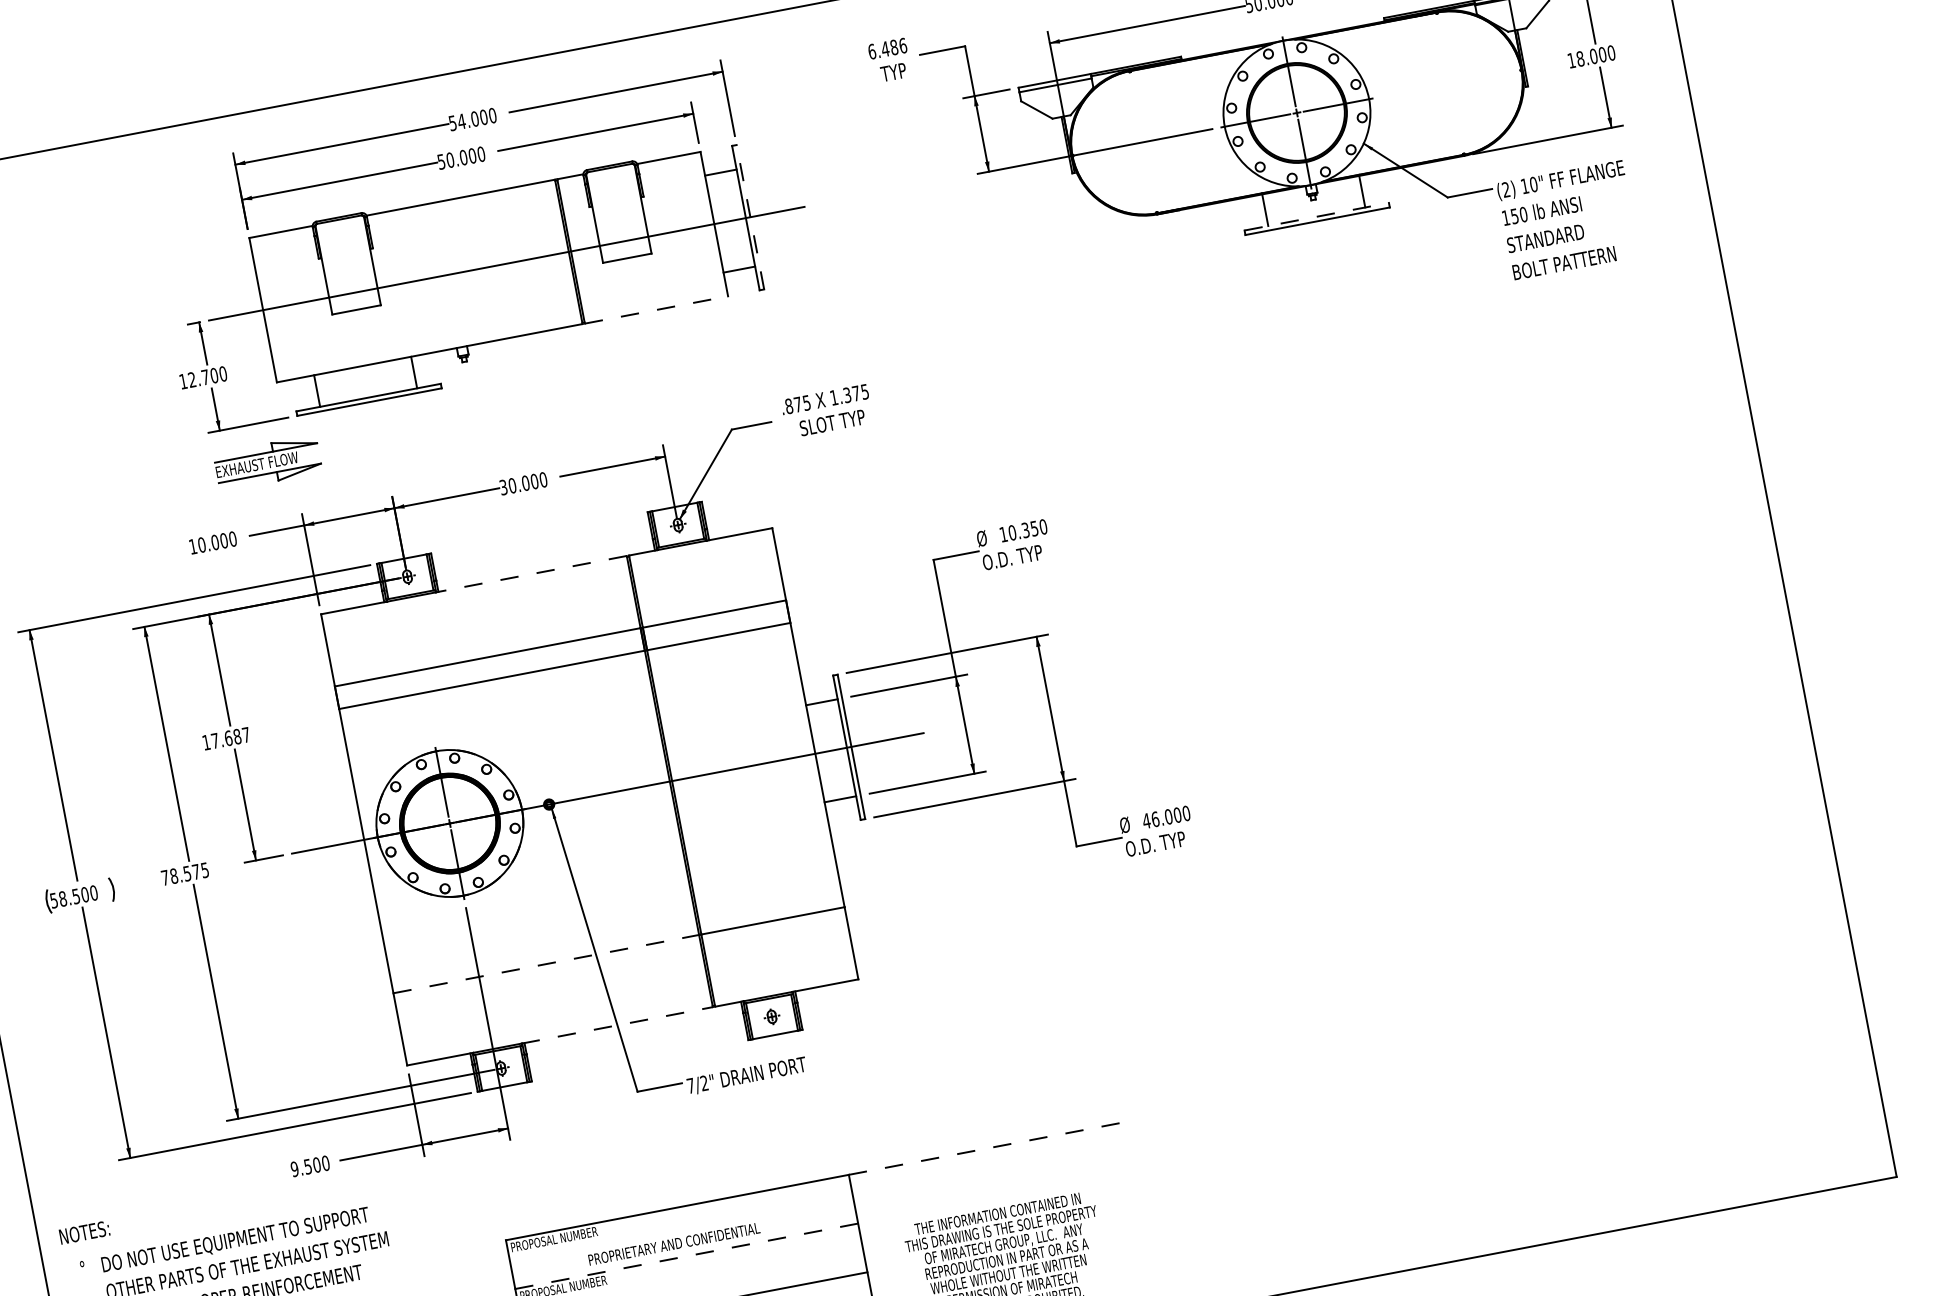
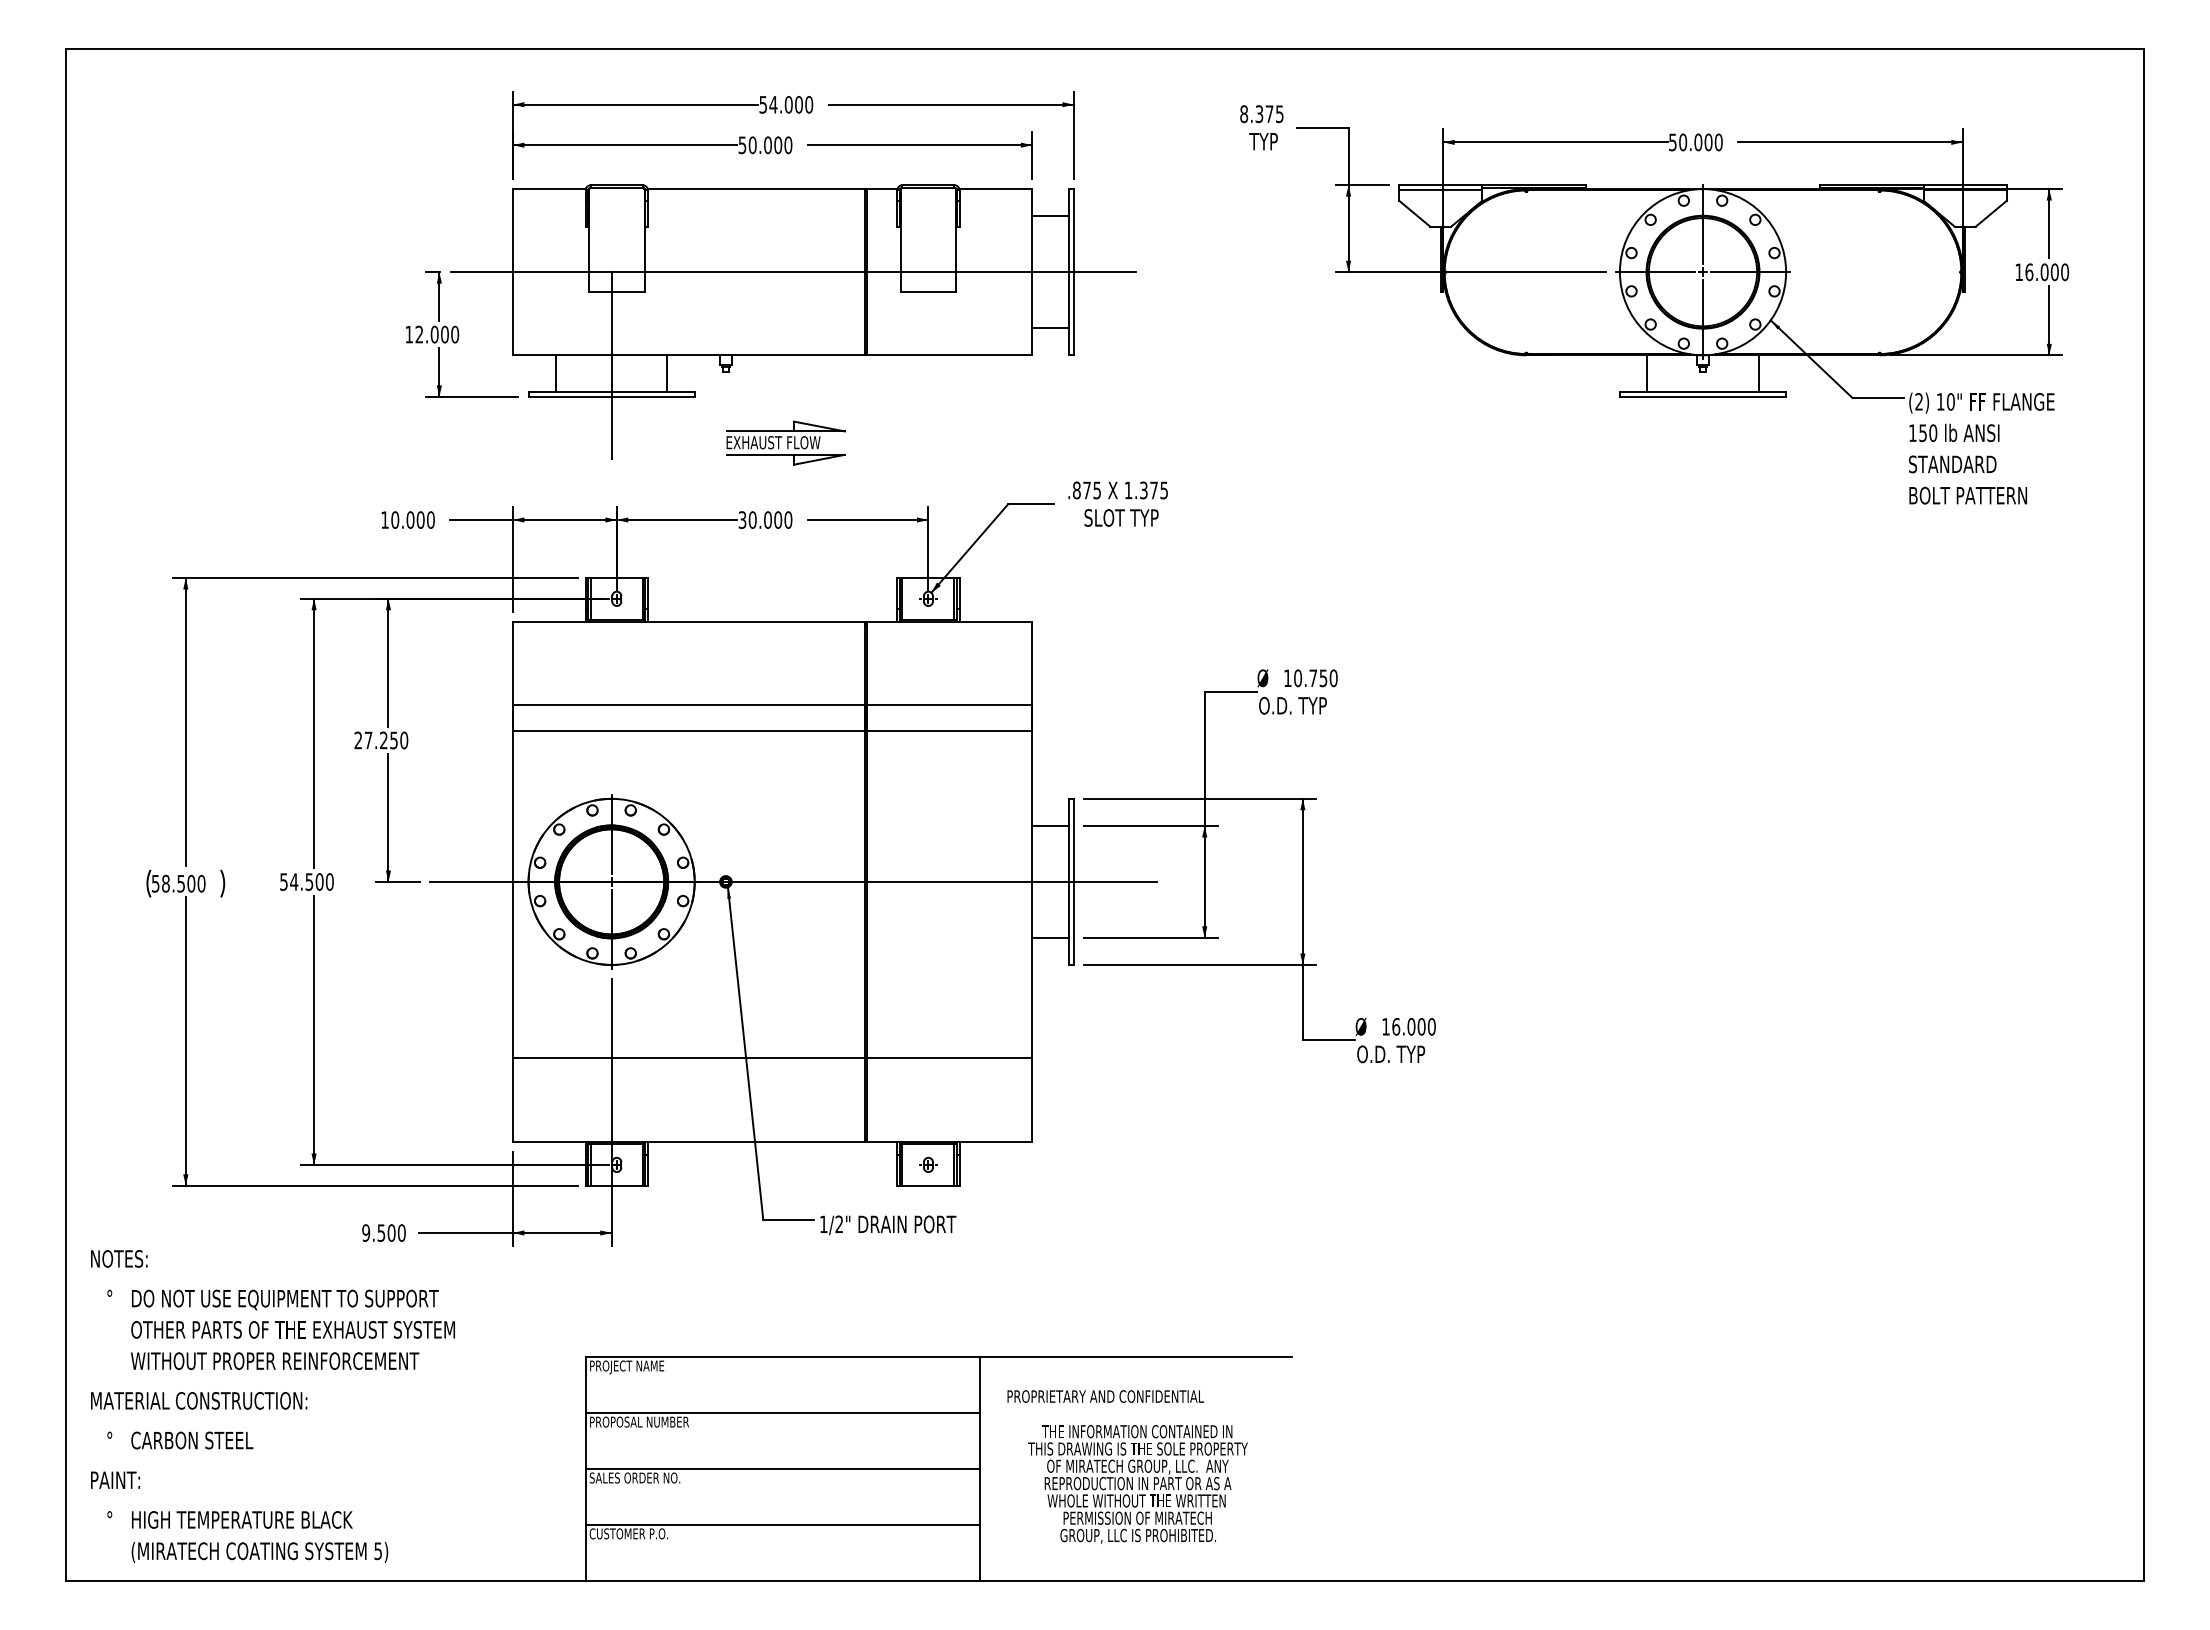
text: (887, 49) -> (1261, 114), 6.486 -> 8.375
text: (1580, 58) -> (2029, 271), 18.000 -> 16.000
line: (749, 216) -> (1073, 271), dashed -> solid
line: (1317, 216) -> (1703, 391), dashed -> solid
line: (657, 310) -> (950, 355), dashed -> solid
line: (364, 374) -> (611, 365), added
text: (205, 377) -> (434, 334), 12.700 -> 12.000
part: (267, 462) -> (785, 442), moved
text: (1025, 530) -> (1313, 678), 10.350 -> 10.750
line: (531, 574) -> (754, 622), dashed -> solid
text: (226, 738) -> (381, 740), 17.687 -> 27.250
text: (1146, 820) -> (1385, 1026), 46.000 -> 16.000
text: (184, 873) -> (306, 881), 78.575 -> 54.500
line: (545, 964) -> (688, 1058), dashed -> solid
line: (617, 1025) -> (755, 1141), dashed -> solid
text: (690, 1085) -> (823, 1223), 7/2" -> 1/2"
line: (984, 1148) -> (1136, 1356), dashed -> solid
text: (562, 1239) -> (648, 1367), PROPOSAL NUMBER -> PROJECT NAME
text: (674, 1244) -> (1105, 1396), moved
line: (686, 1256) -> (782, 1412), dashed -> solid

